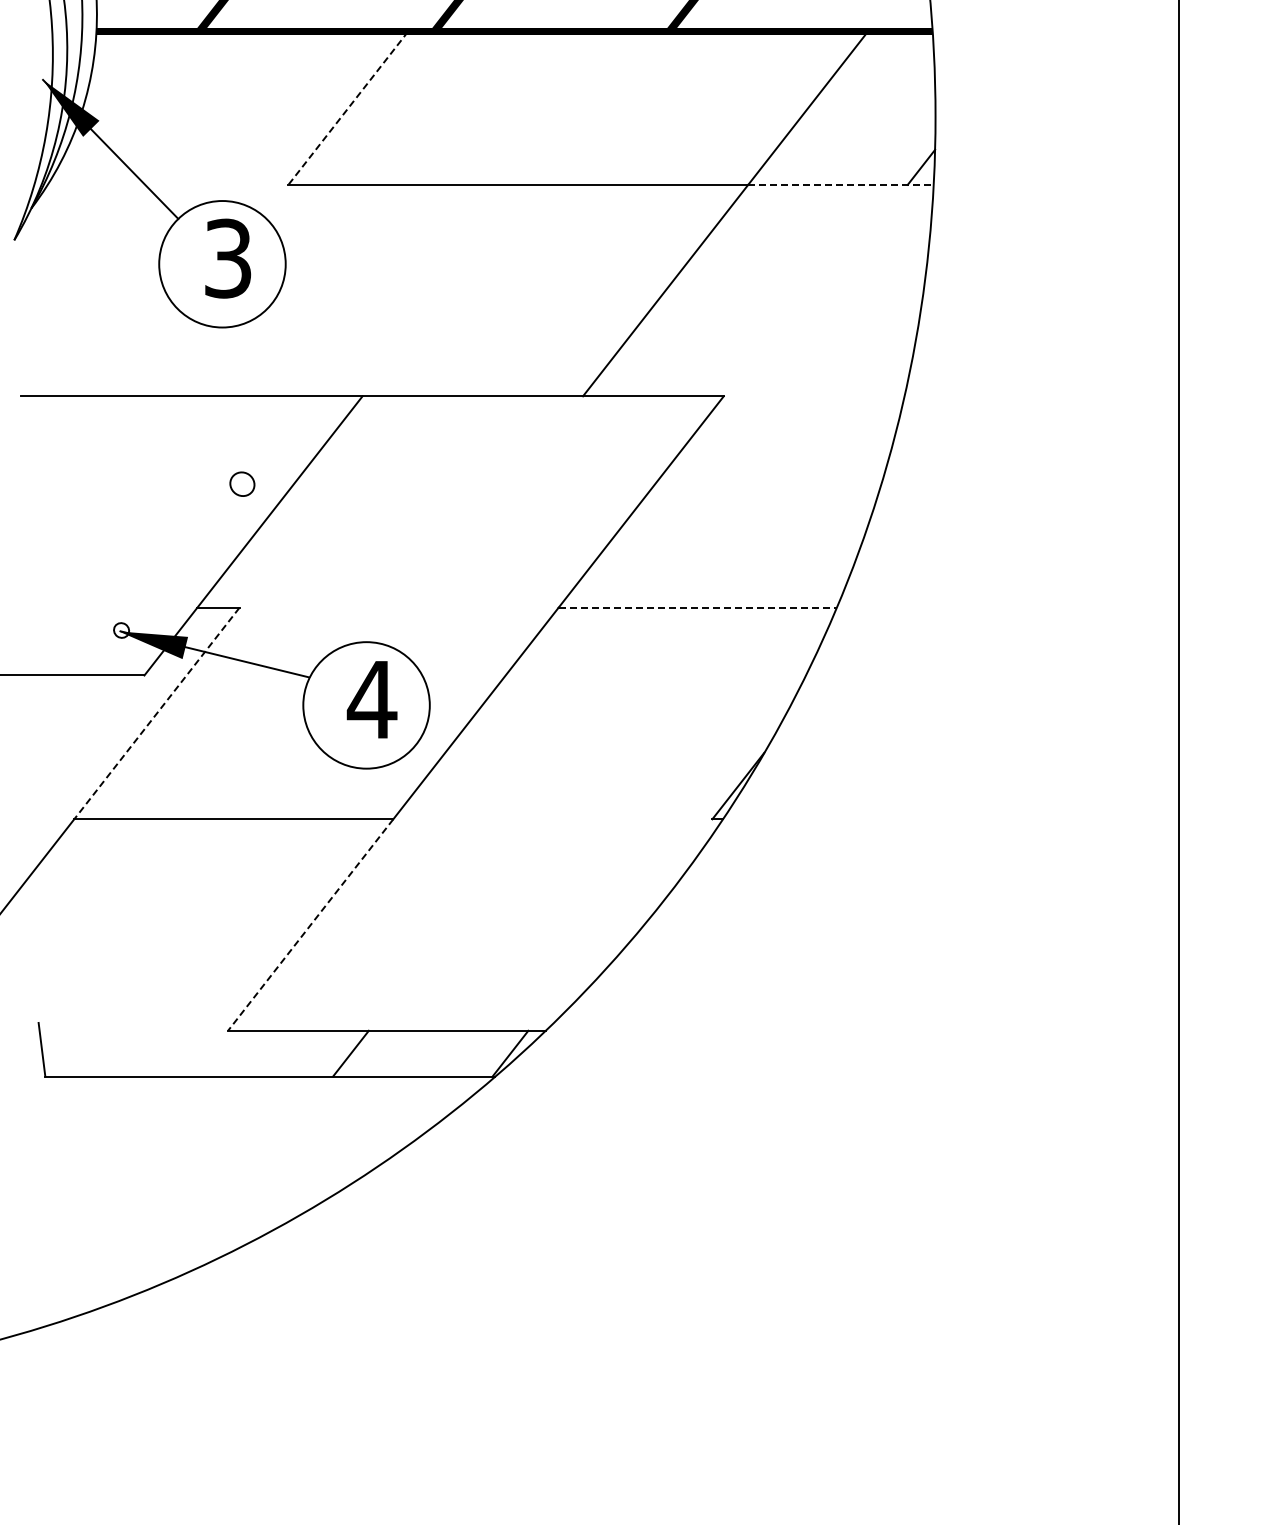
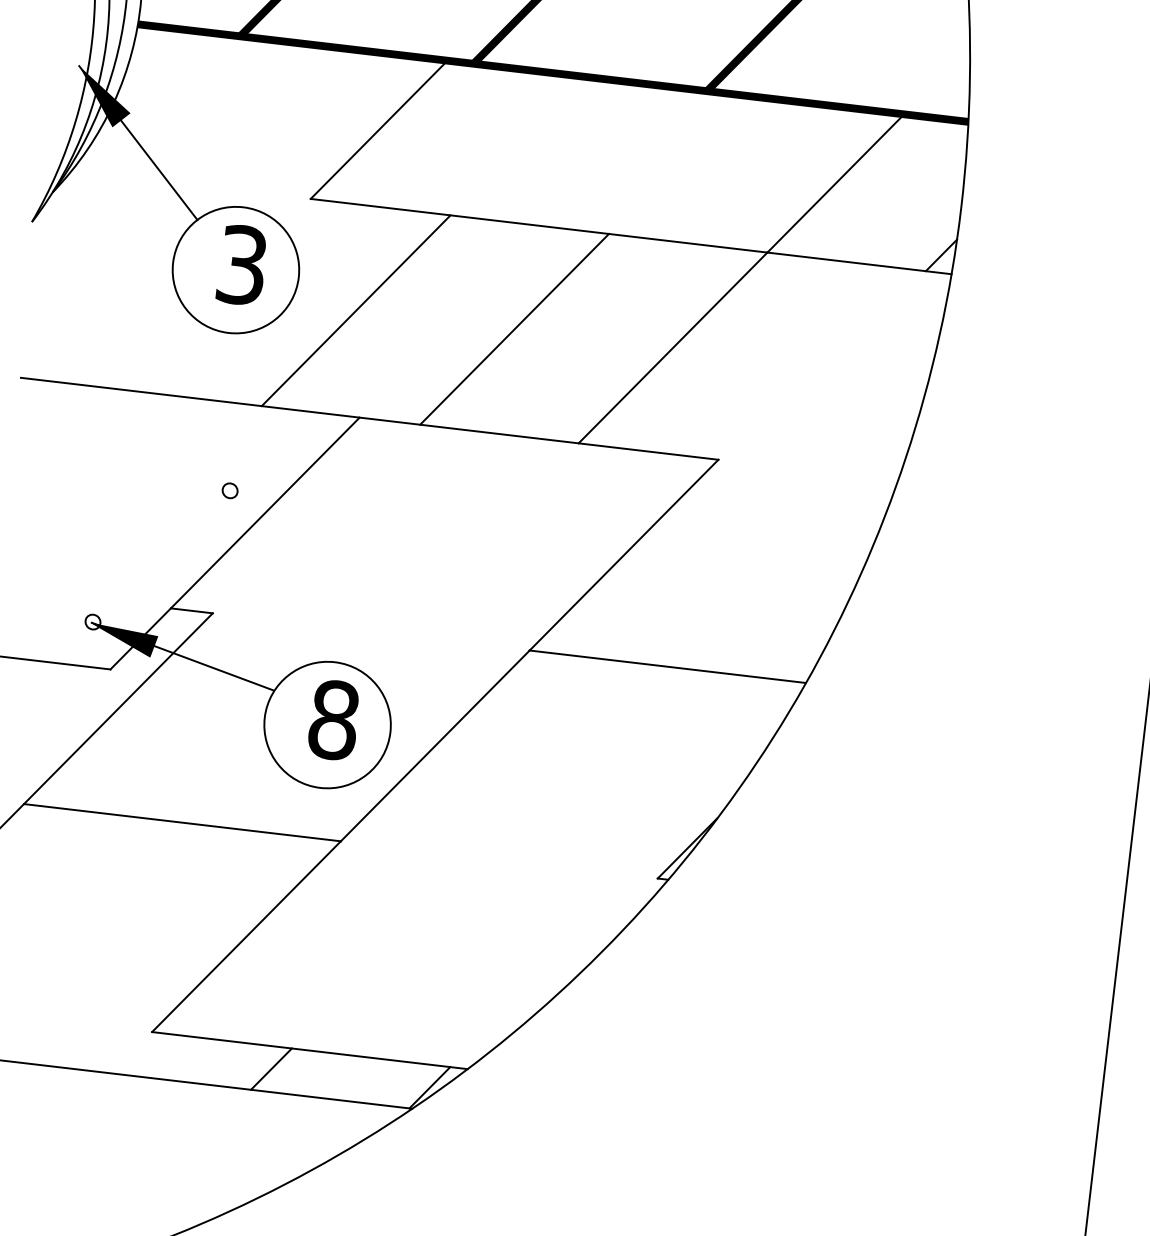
line: (348, 108) -> (379, 130), dashed -> solid
line: (841, 184) -> (860, 263), dashed -> solid
line: (346, 290) -> (356, 310), added
line: (505, 290) -> (513, 329), added
part: (242, 483) -> (230, 490), size x0.62
line: (697, 607) -> (667, 666), dashed -> solid
text: (371, 699) -> (333, 719), 4 -> 8
line: (156, 713) -> (118, 708), dashed -> solid
line: (310, 925) -> (246, 937), dashed -> solid

